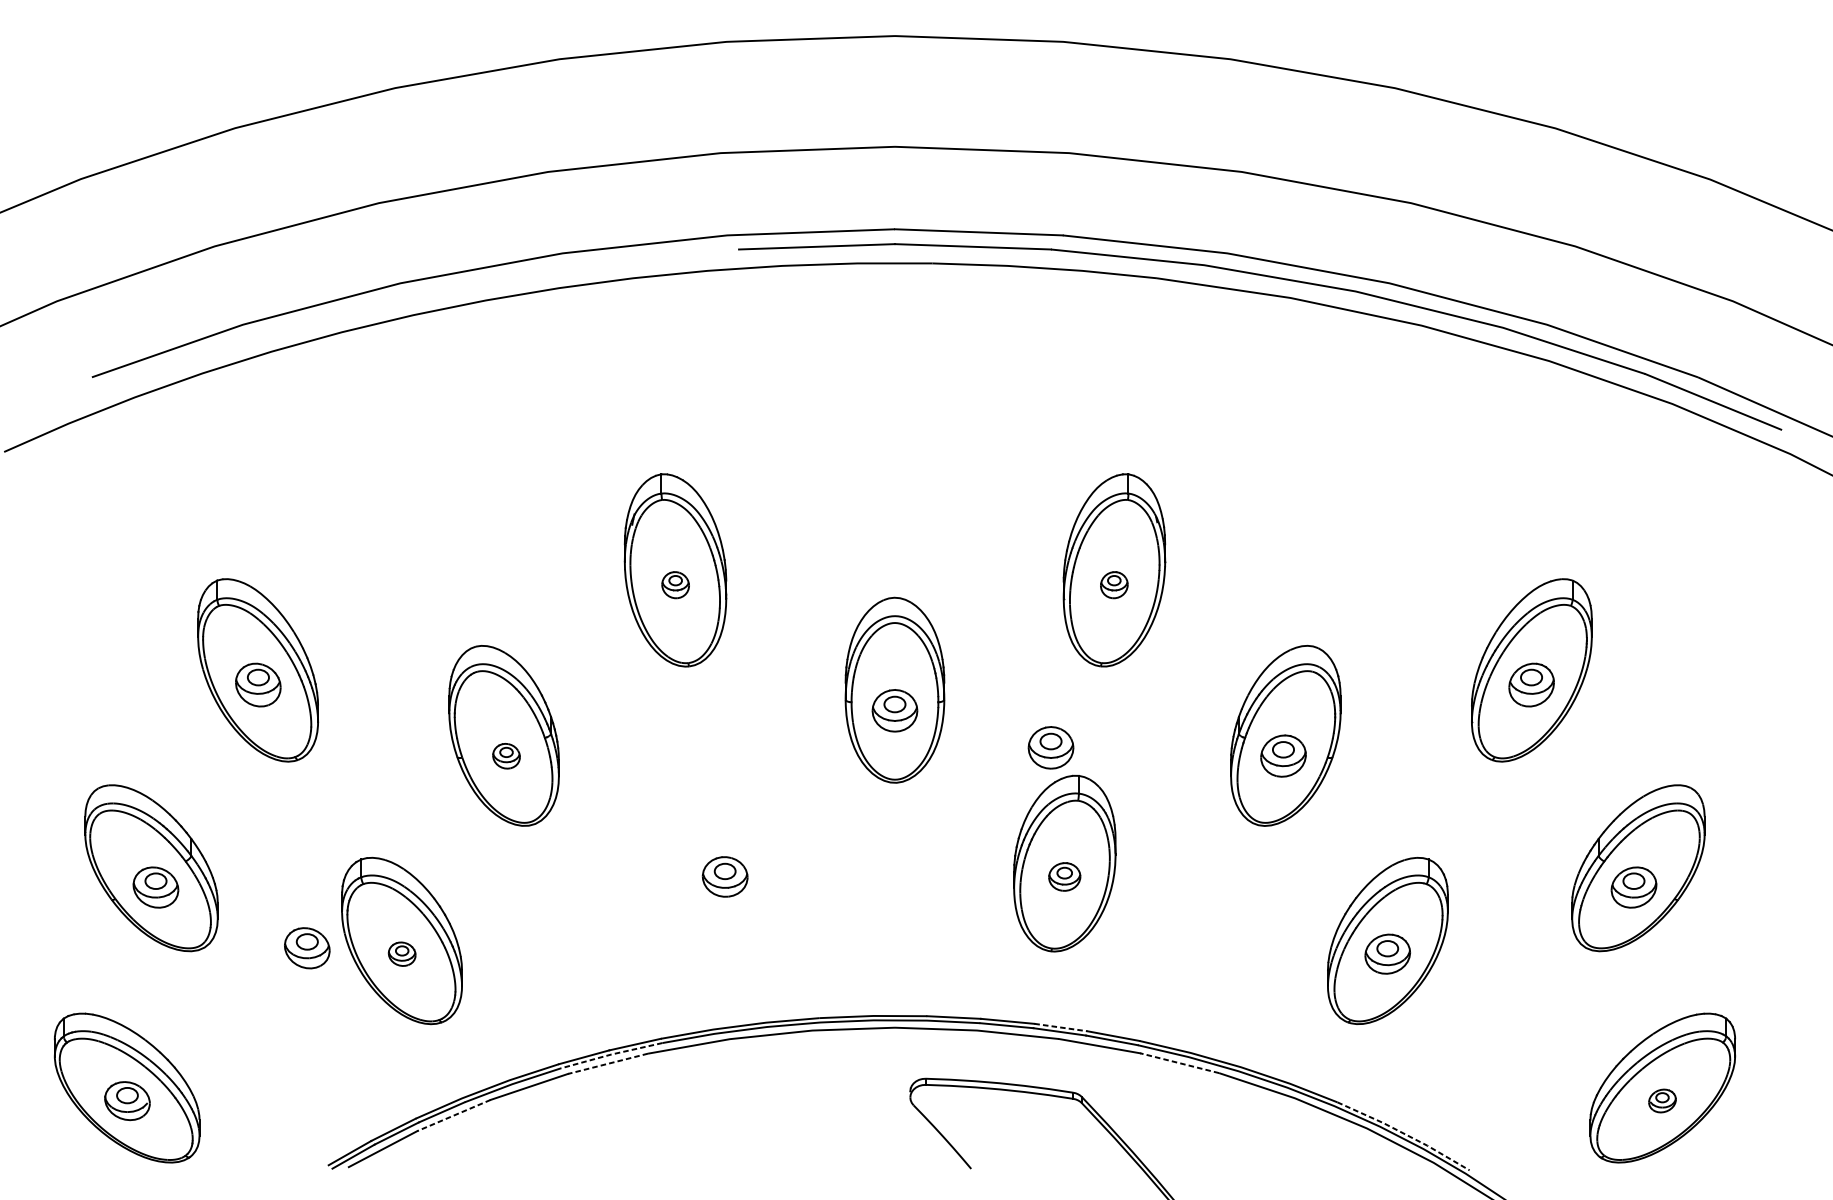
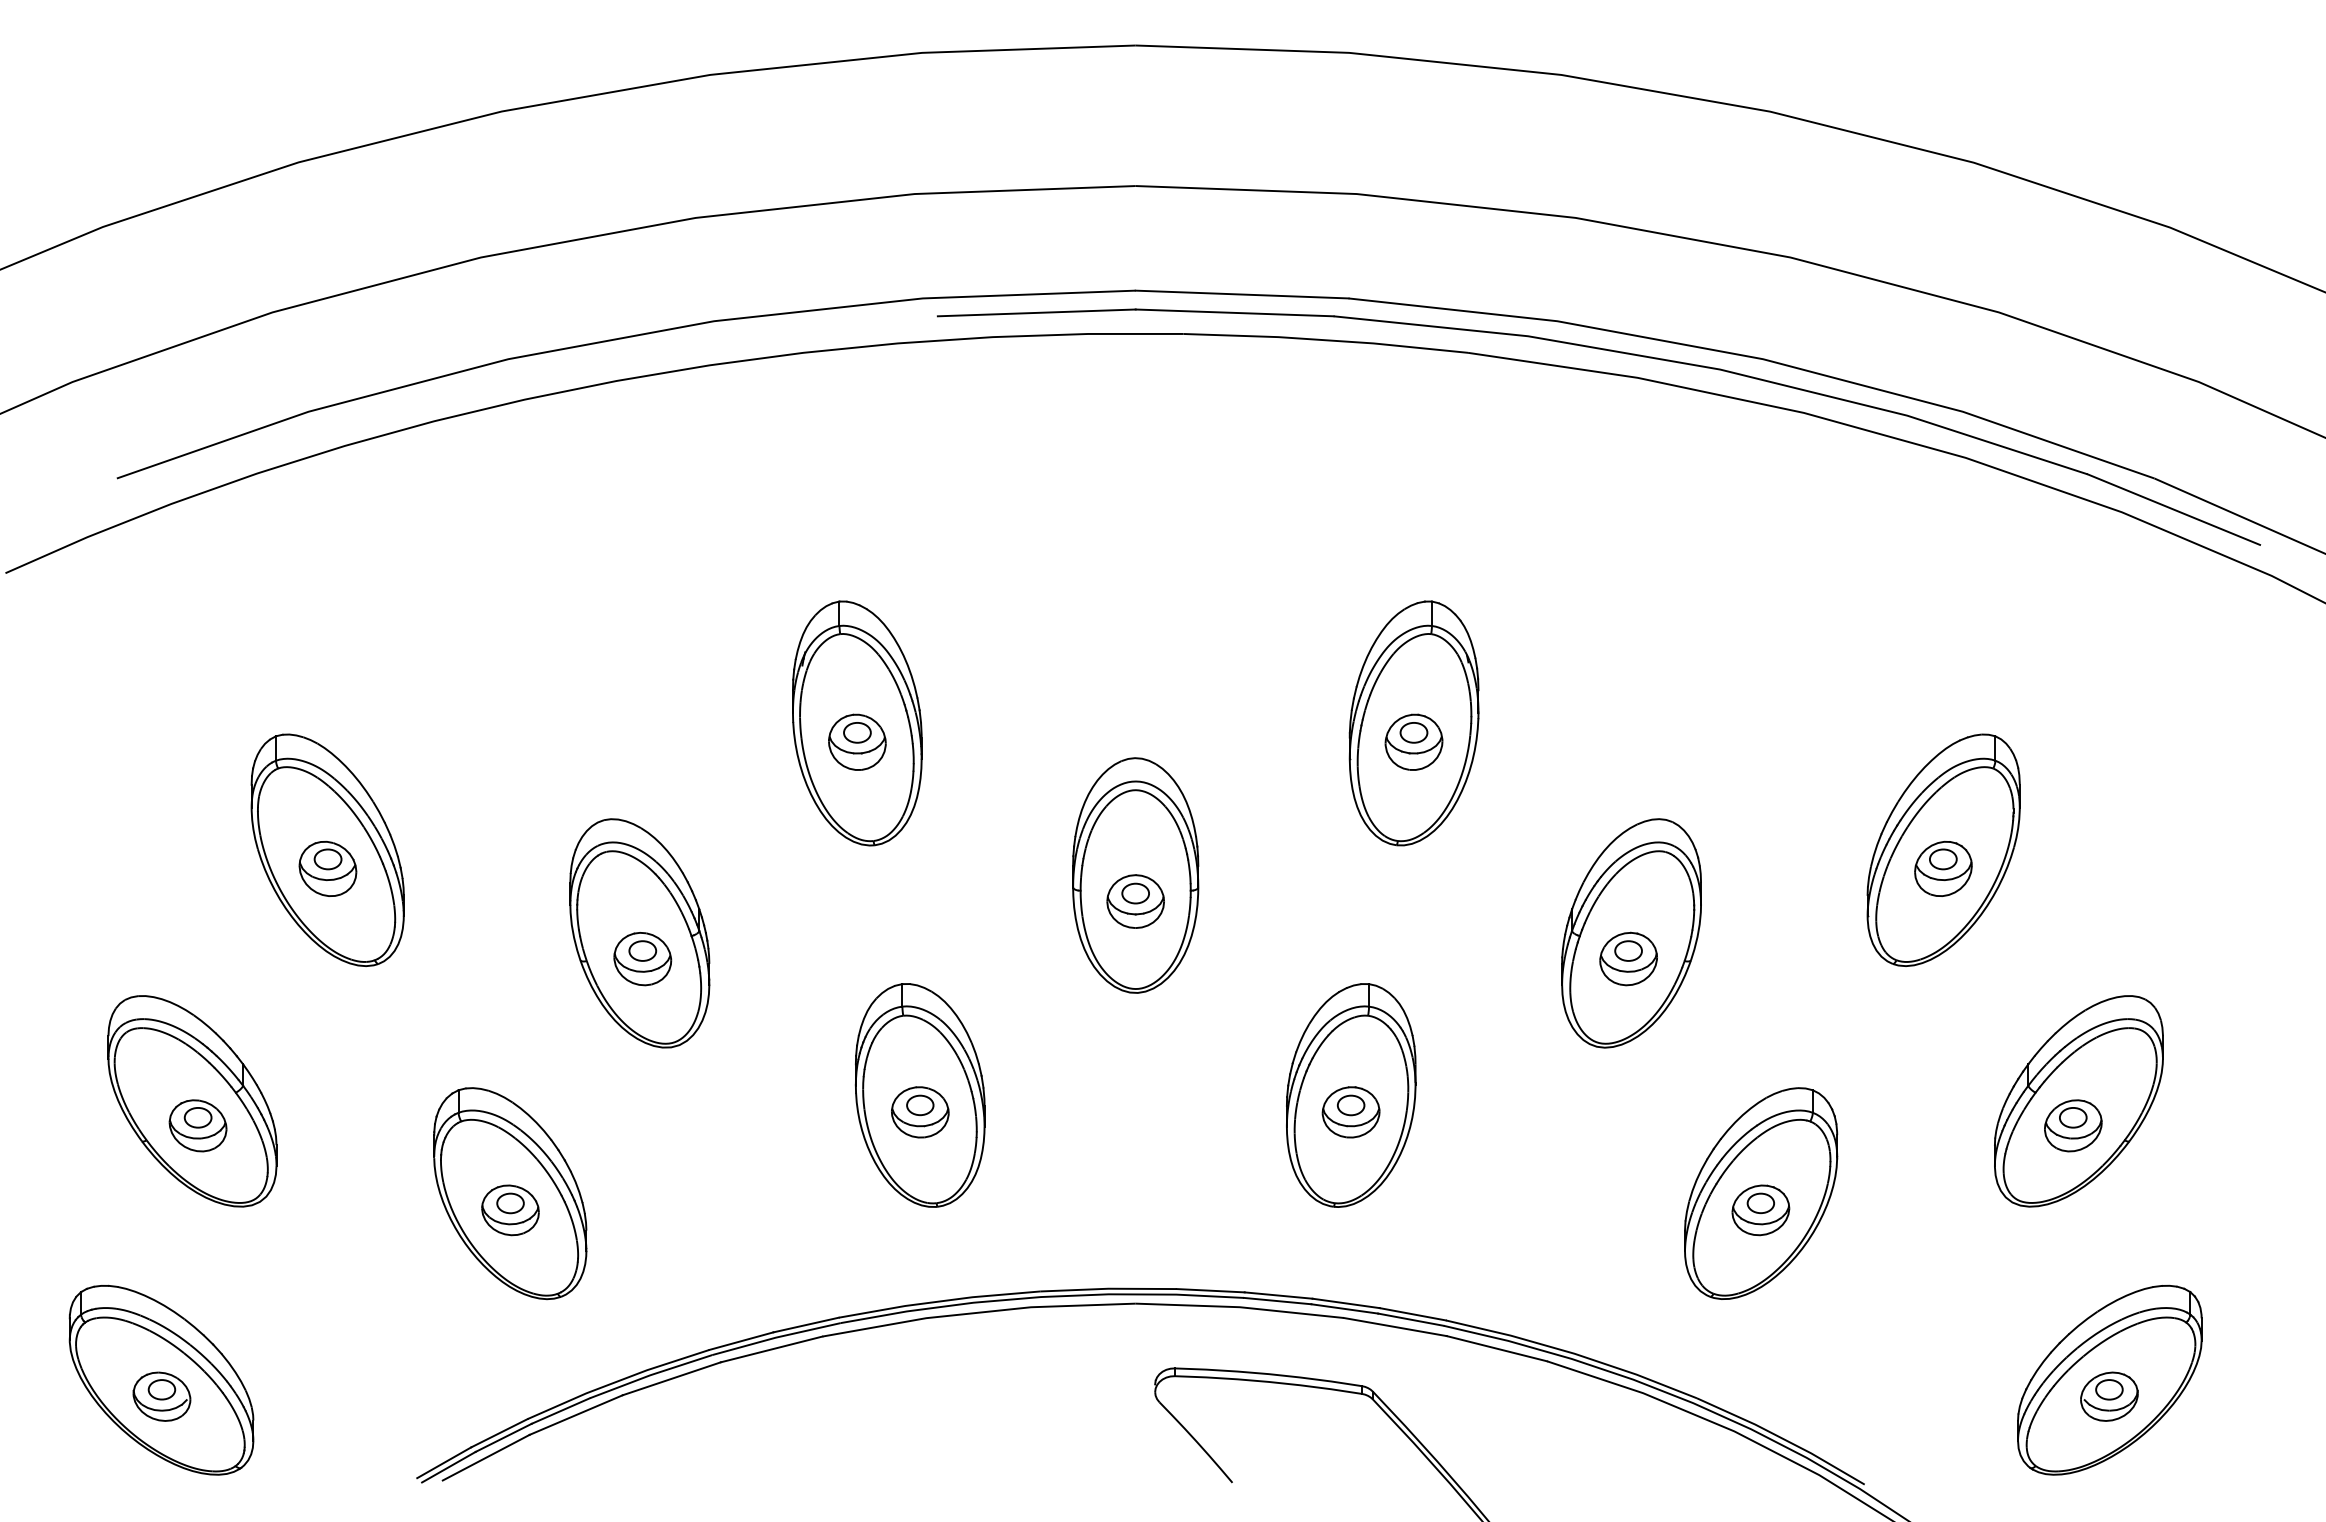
part: (675, 584) -> (857, 741), size x1.67
part: (1113, 584) -> (1413, 741), size x1.67
part: (1050, 747) -> (1333, 948), removed
part: (506, 756) -> (642, 959), size x1.67
part: (724, 863) -> (919, 1095), added
part: (1064, 877) -> (1350, 1112), size x1.43
part: (306, 947) -> (389, 1202), removed
part: (402, 954) -> (510, 1210), size x1.67
line: (1061, 1027) -> (1346, 1303), dashed -> solid
line: (611, 1054) -> (775, 1337), dashed -> solid
line: (607, 1063) -> (771, 1349), dashed -> solid
line: (1179, 1063) -> (1496, 1348), dashed -> solid
part: (1662, 1100) -> (2109, 1396), size x1.67
line: (454, 1115) -> (576, 1415), dashed -> solid
line: (1404, 1134) -> (1782, 1438), dashed -> solid

